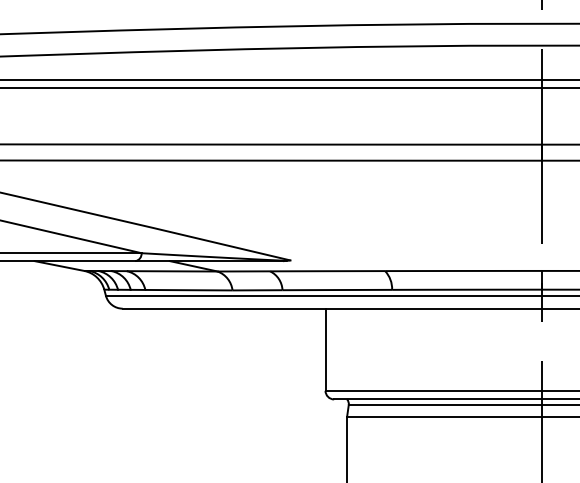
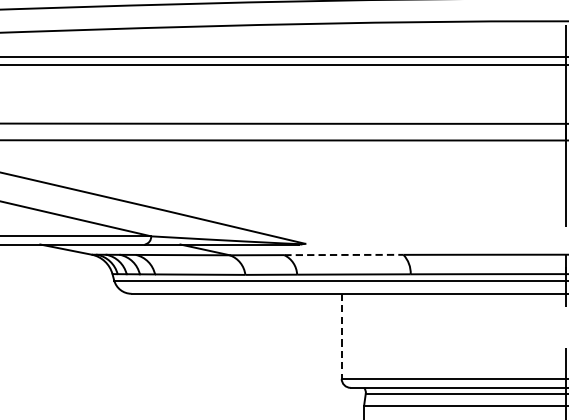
line: (327, 271) -> (343, 255), solid -> dashed
line: (325, 350) -> (341, 337), solid -> dashed

